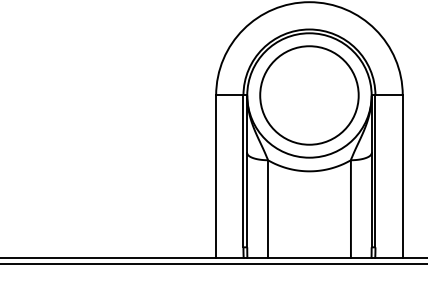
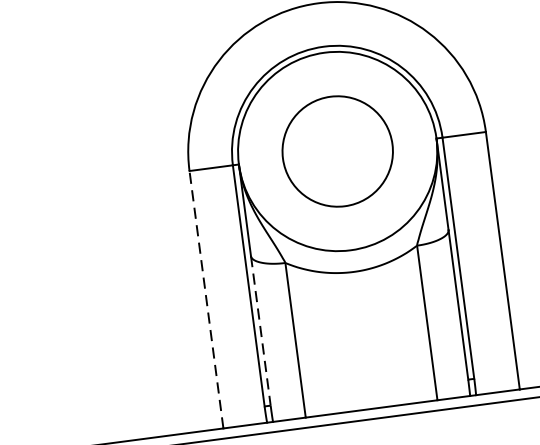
circle: (309, 95) -> (337, 151), size x0.7
line: (216, 176) -> (207, 299), solid -> dashed
line: (247, 200) -> (261, 331), solid -> dashed

